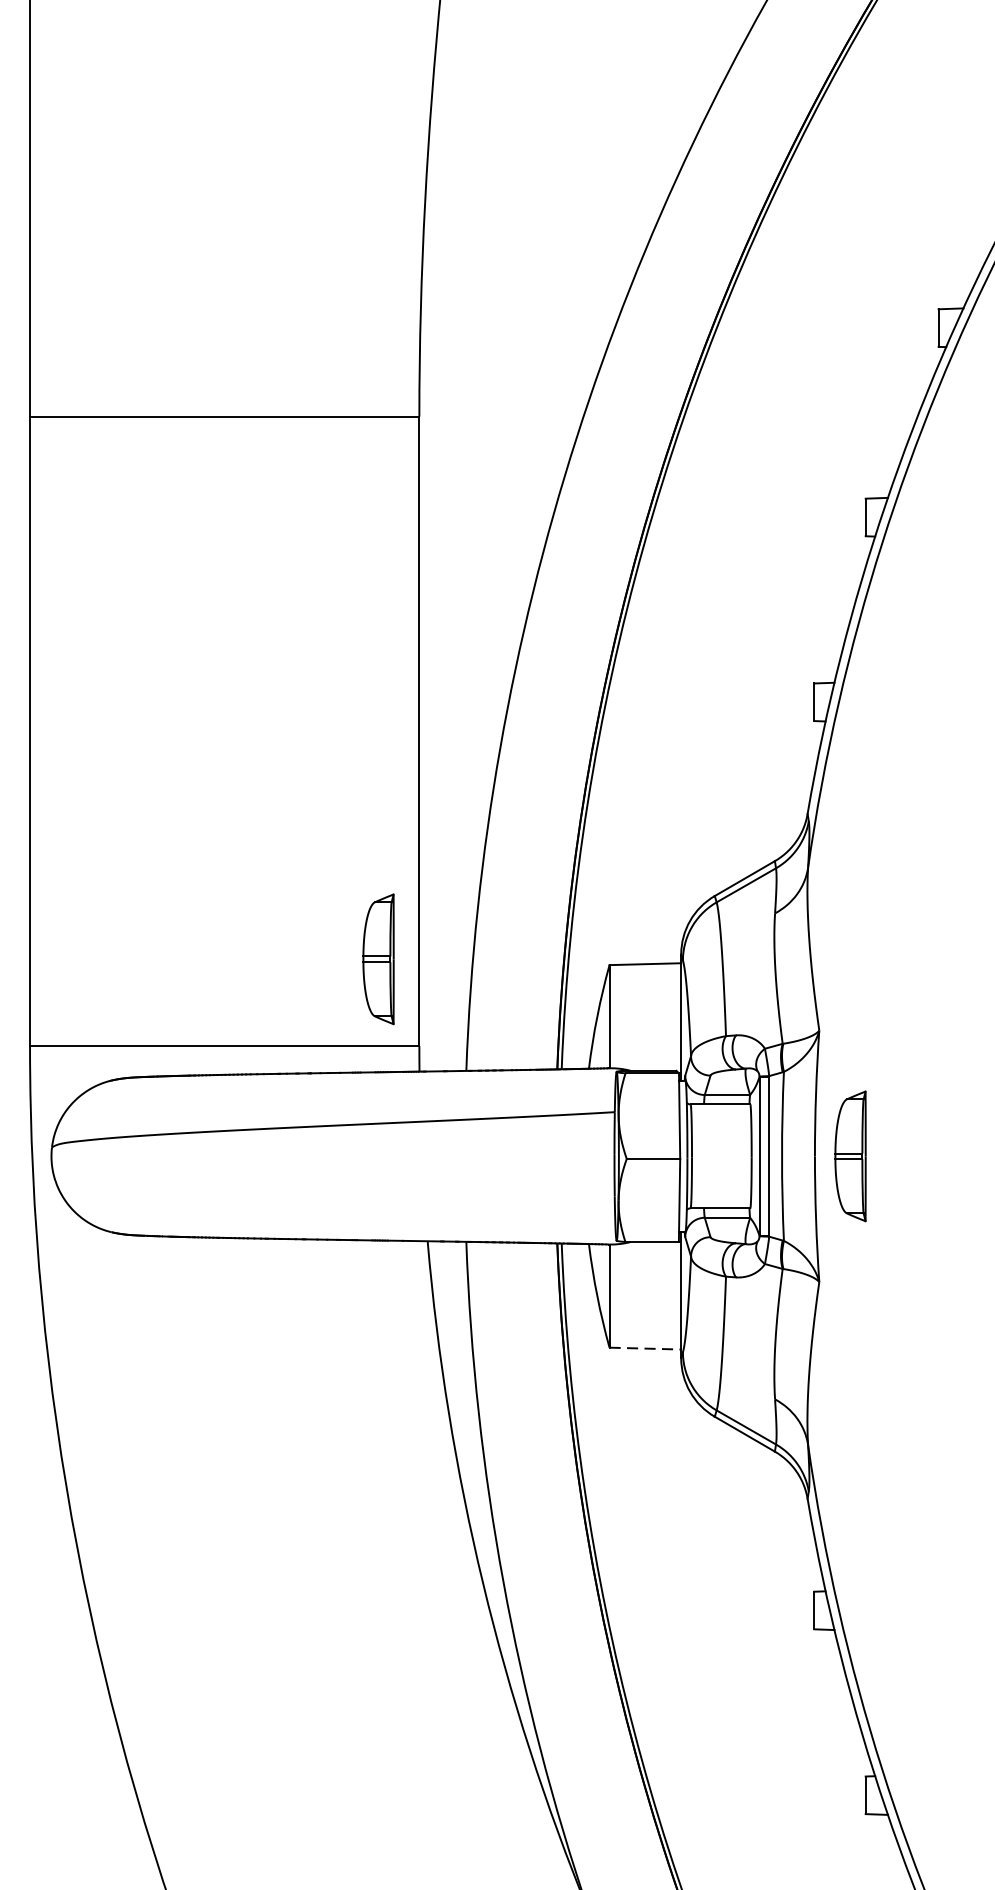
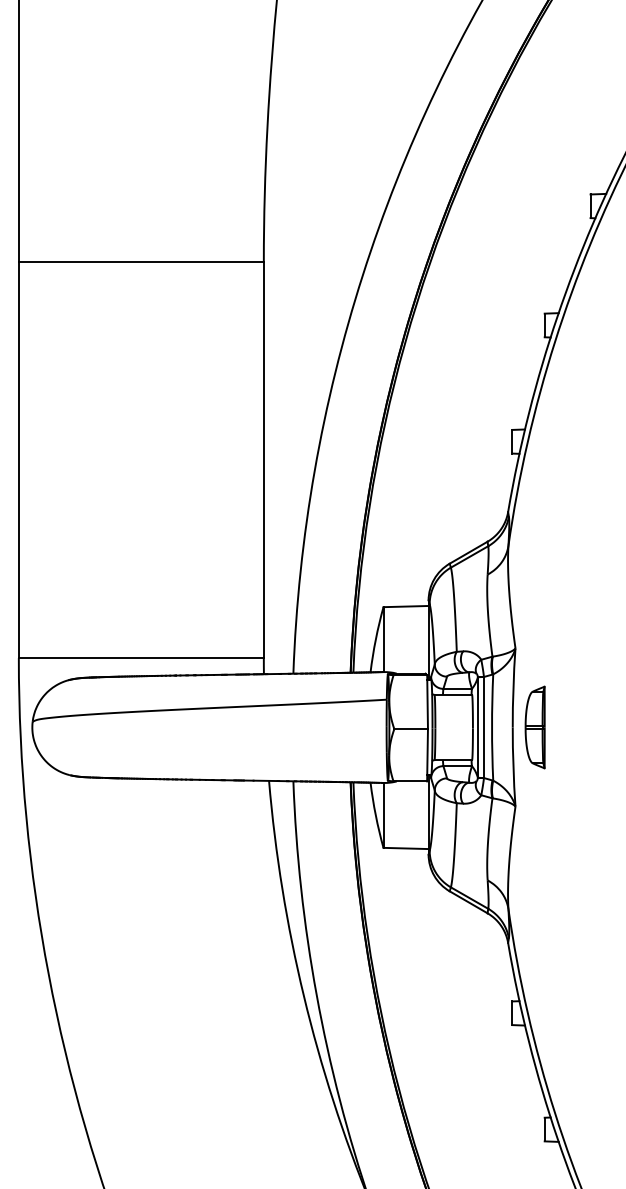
part: (377, 959) -> (237, 603), removed
line: (646, 1348) -> (406, 848), dashed -> solid

